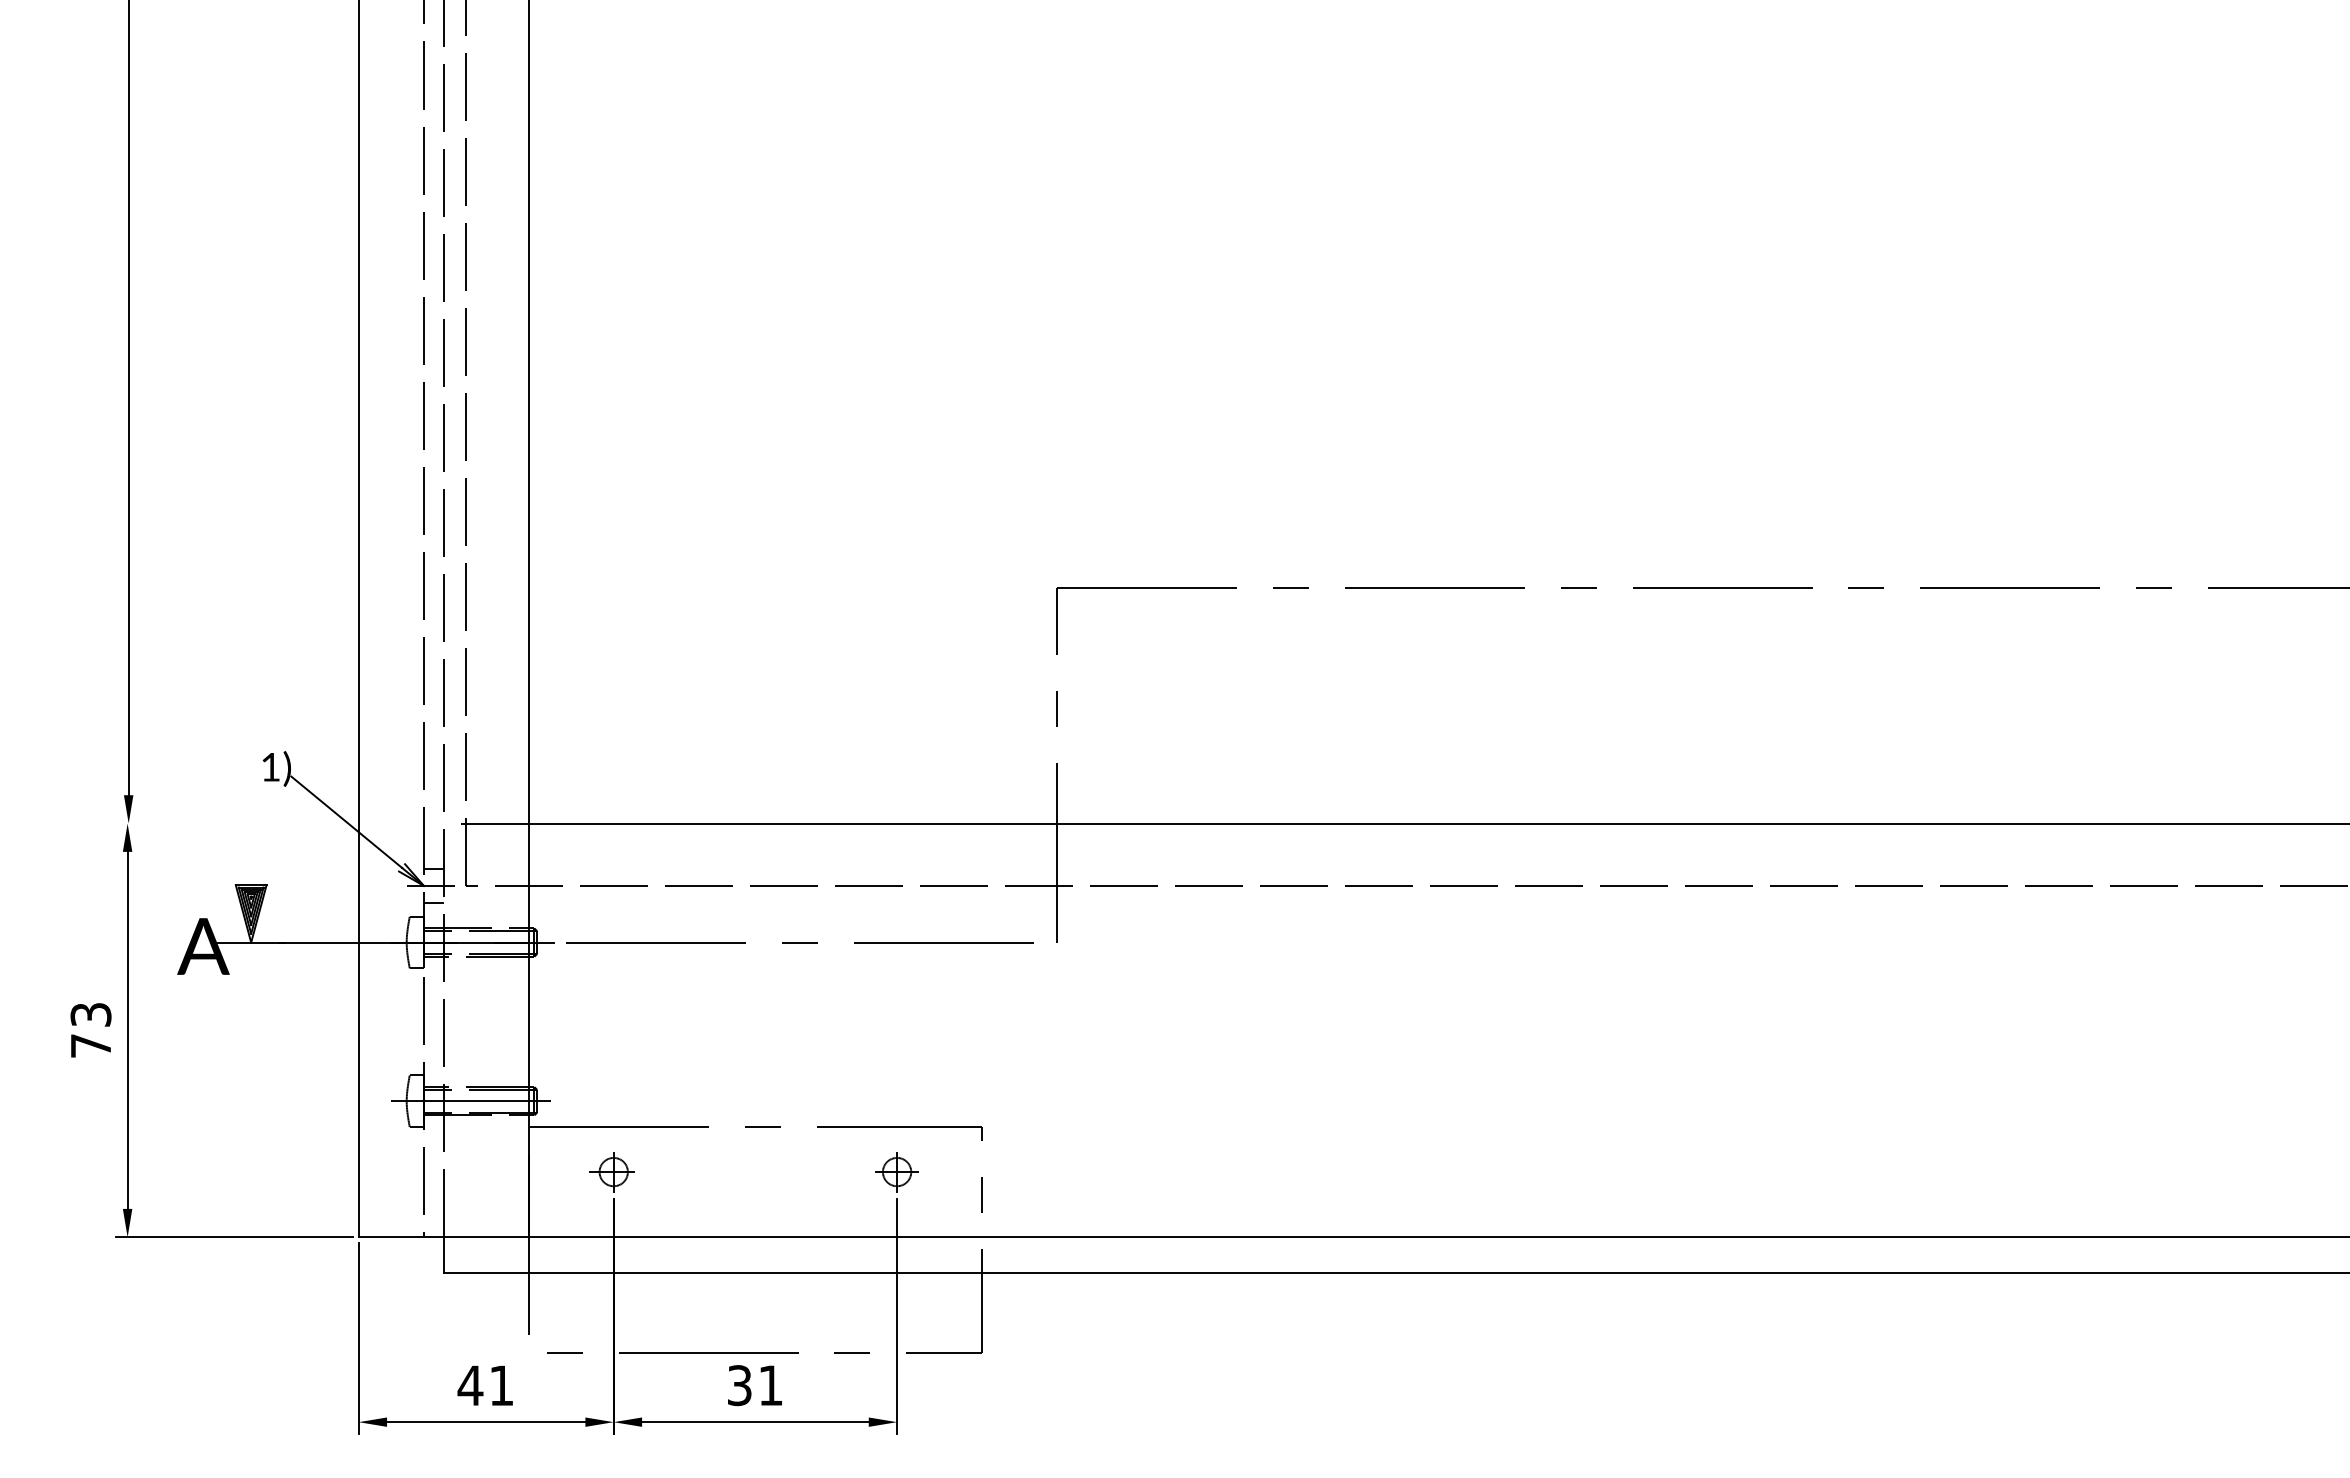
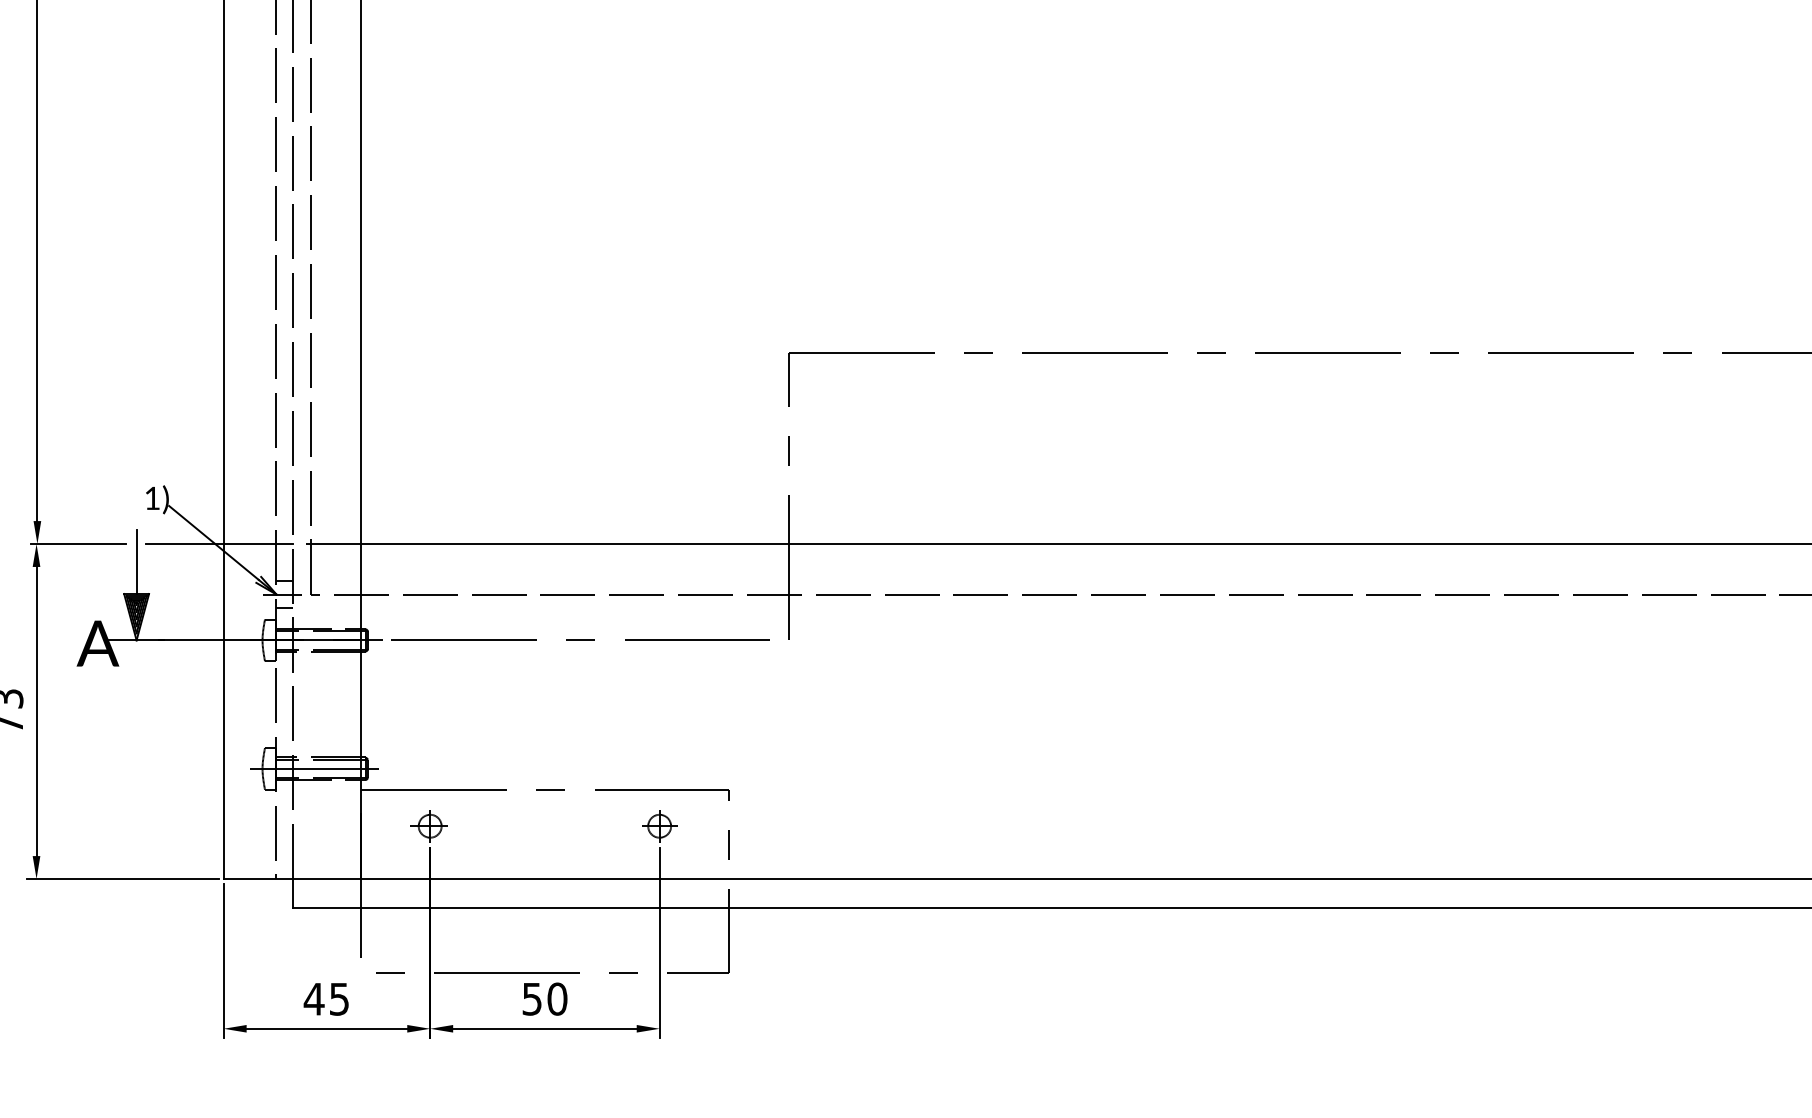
line: (179, 823) -> (78, 543), added
line: (352, 823) -> (218, 543), added
line: (251, 845) -> (136, 561), added
text: (501, 1385) -> (339, 999), 41 -> 45
text: (755, 1385) -> (544, 999), 31 -> 50

